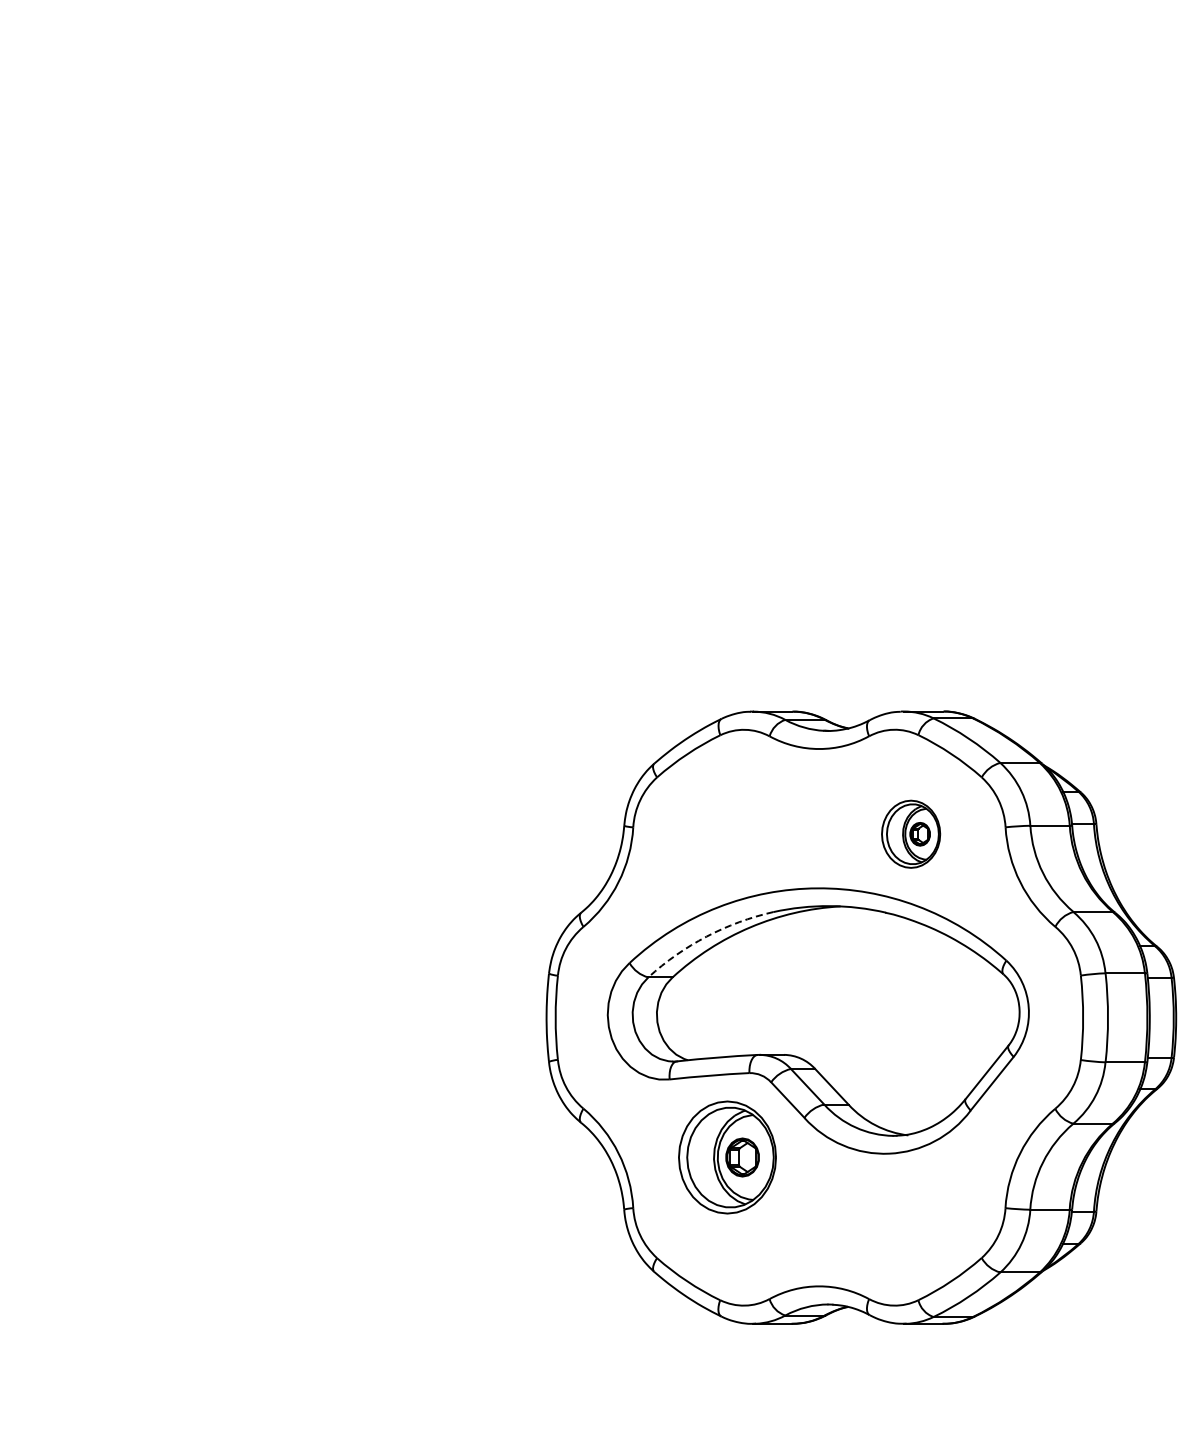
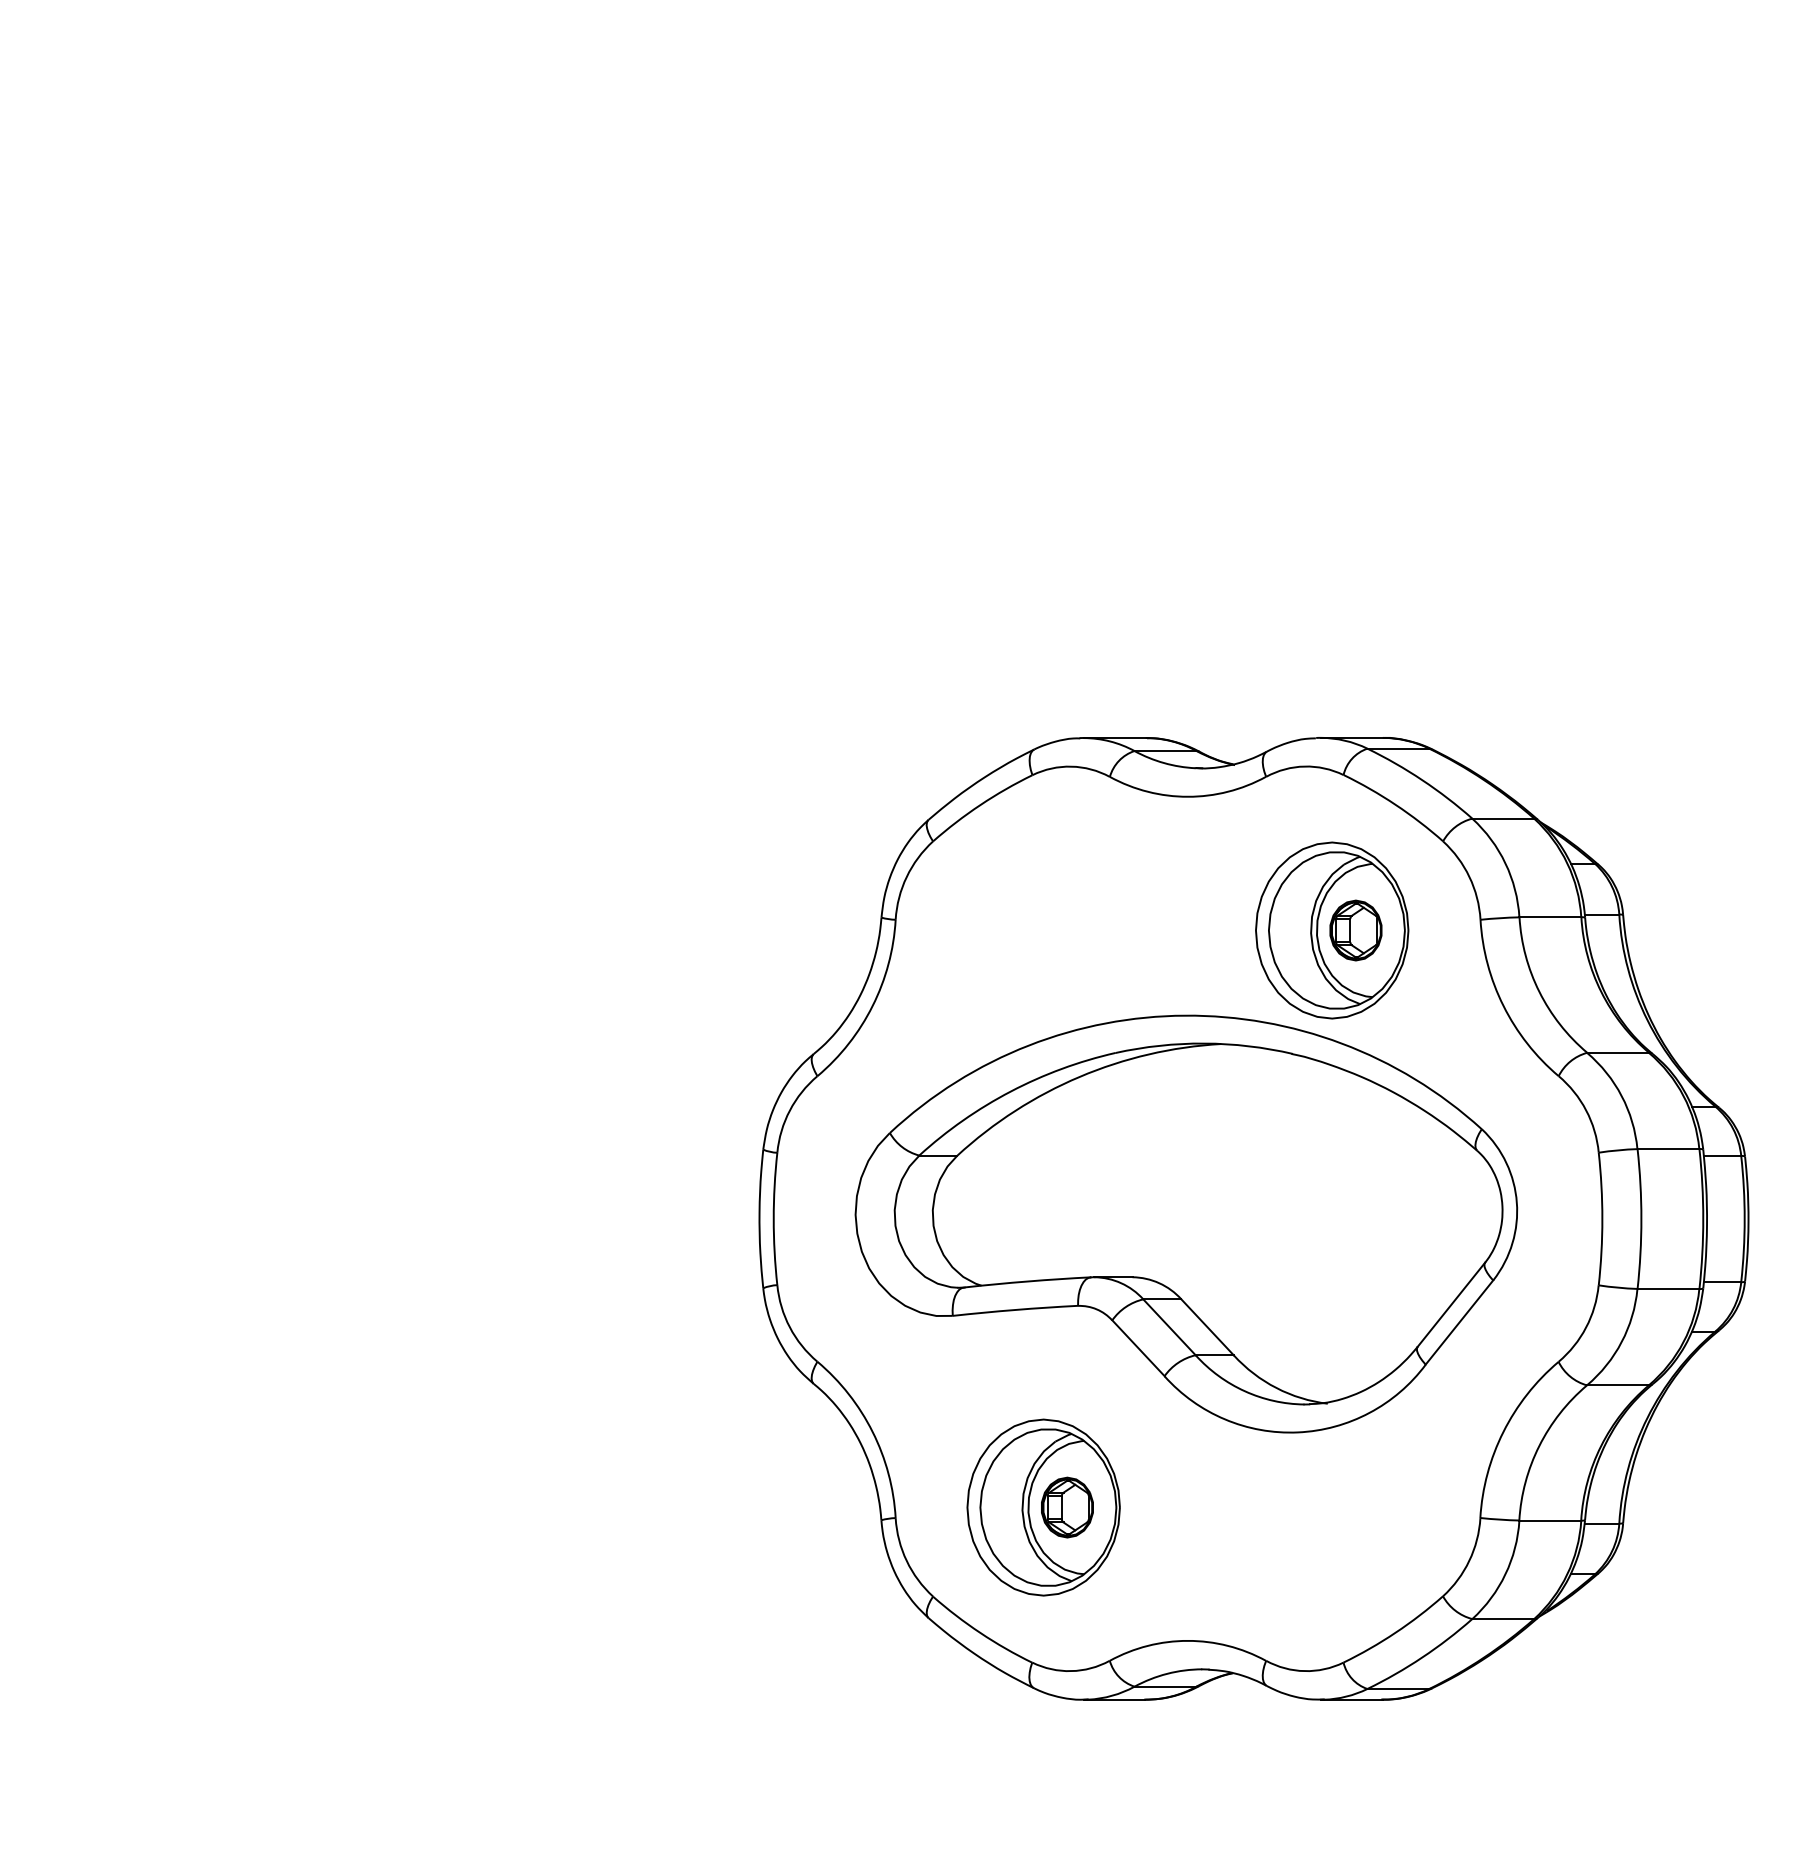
part: (910, 834) -> (1331, 931), size x1.67
arc: (706, 936) -> (1010, 1091), dashed -> solid
part: (727, 1157) -> (1043, 1507), moved

